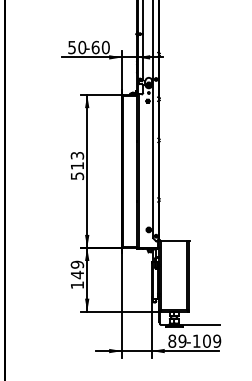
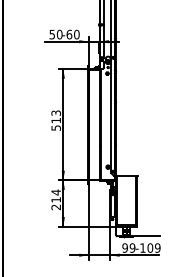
text: (76, 274) -> (55, 199), 149 -> 214
text: (171, 340) -> (124, 247), 89 -> 99

